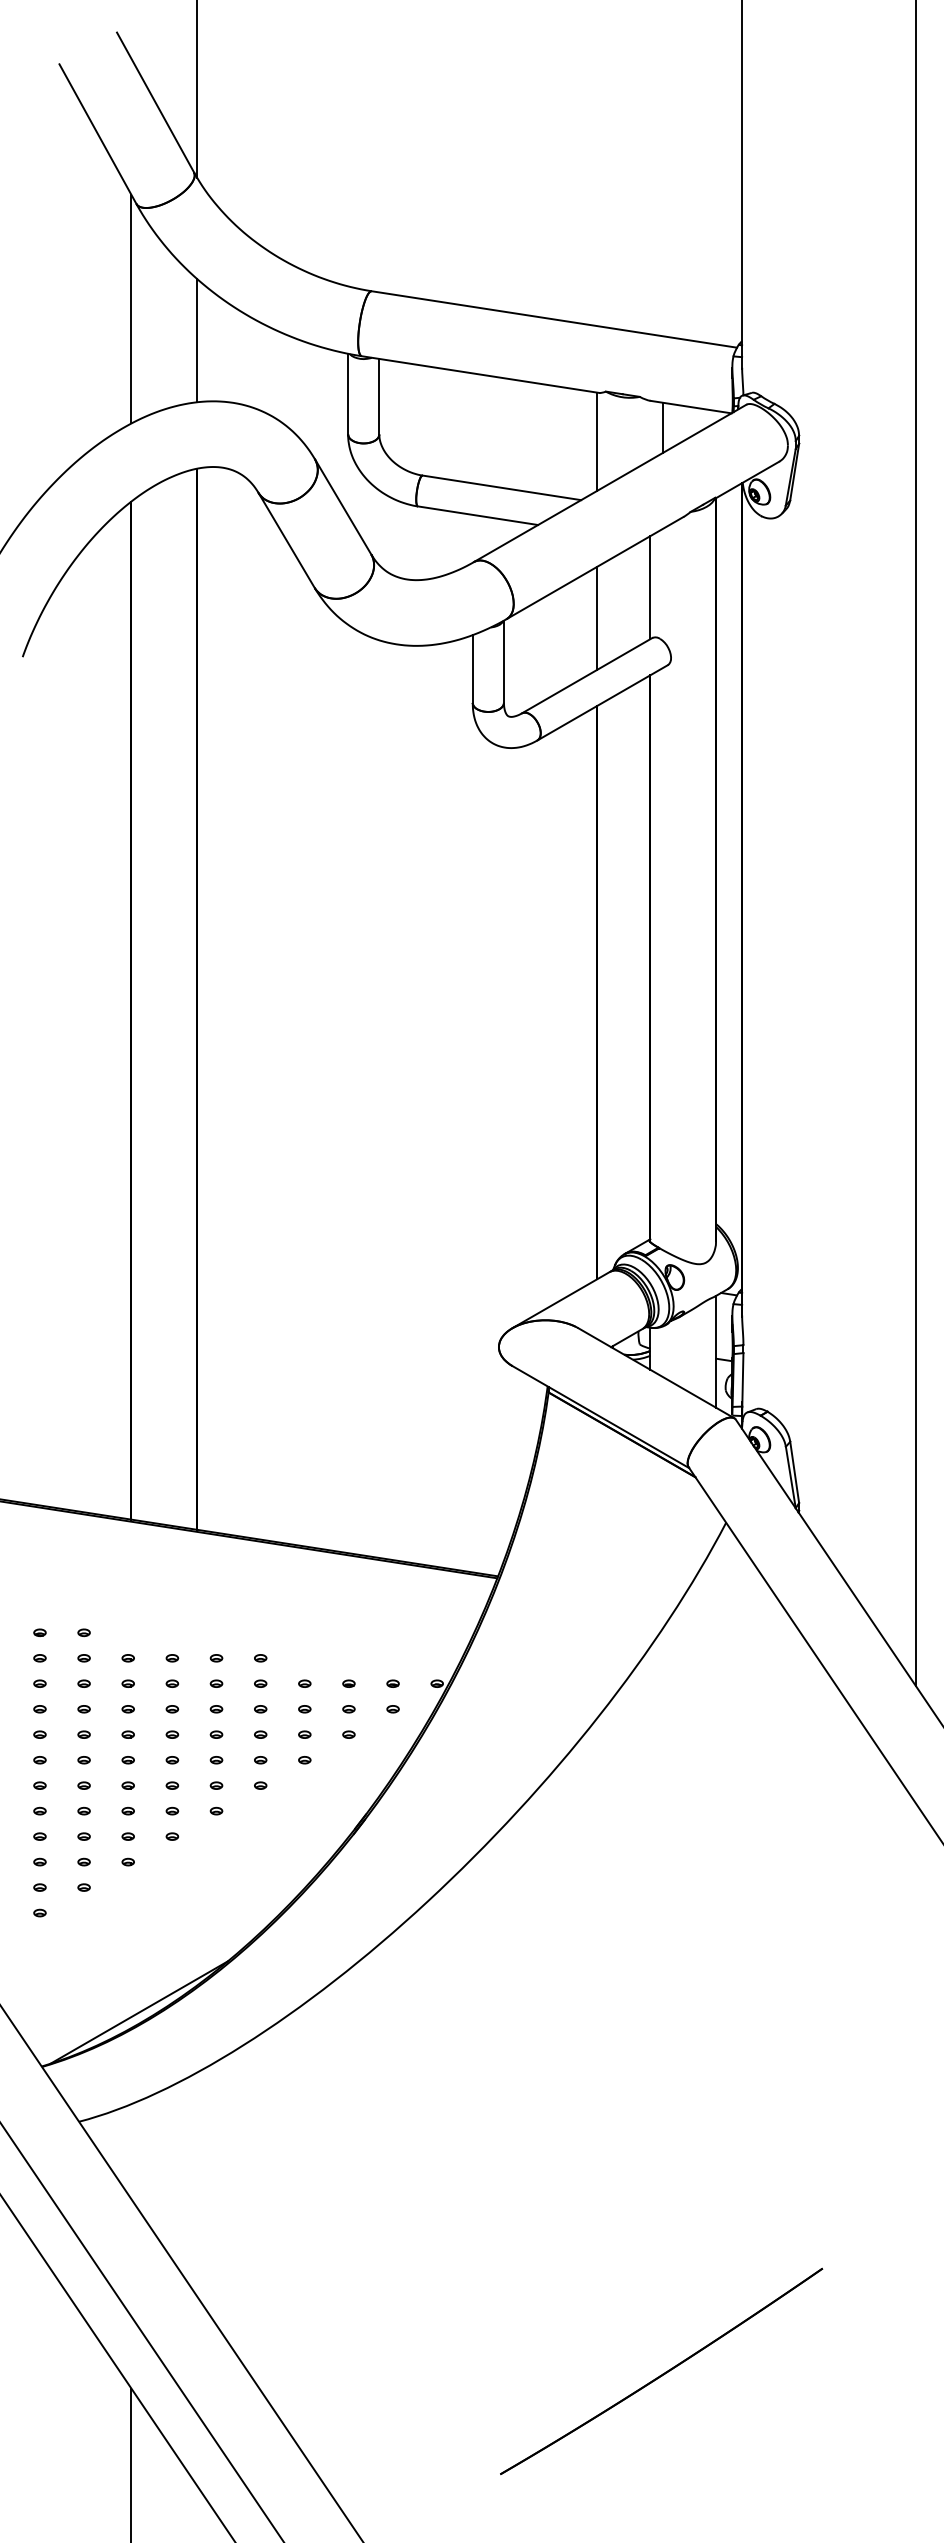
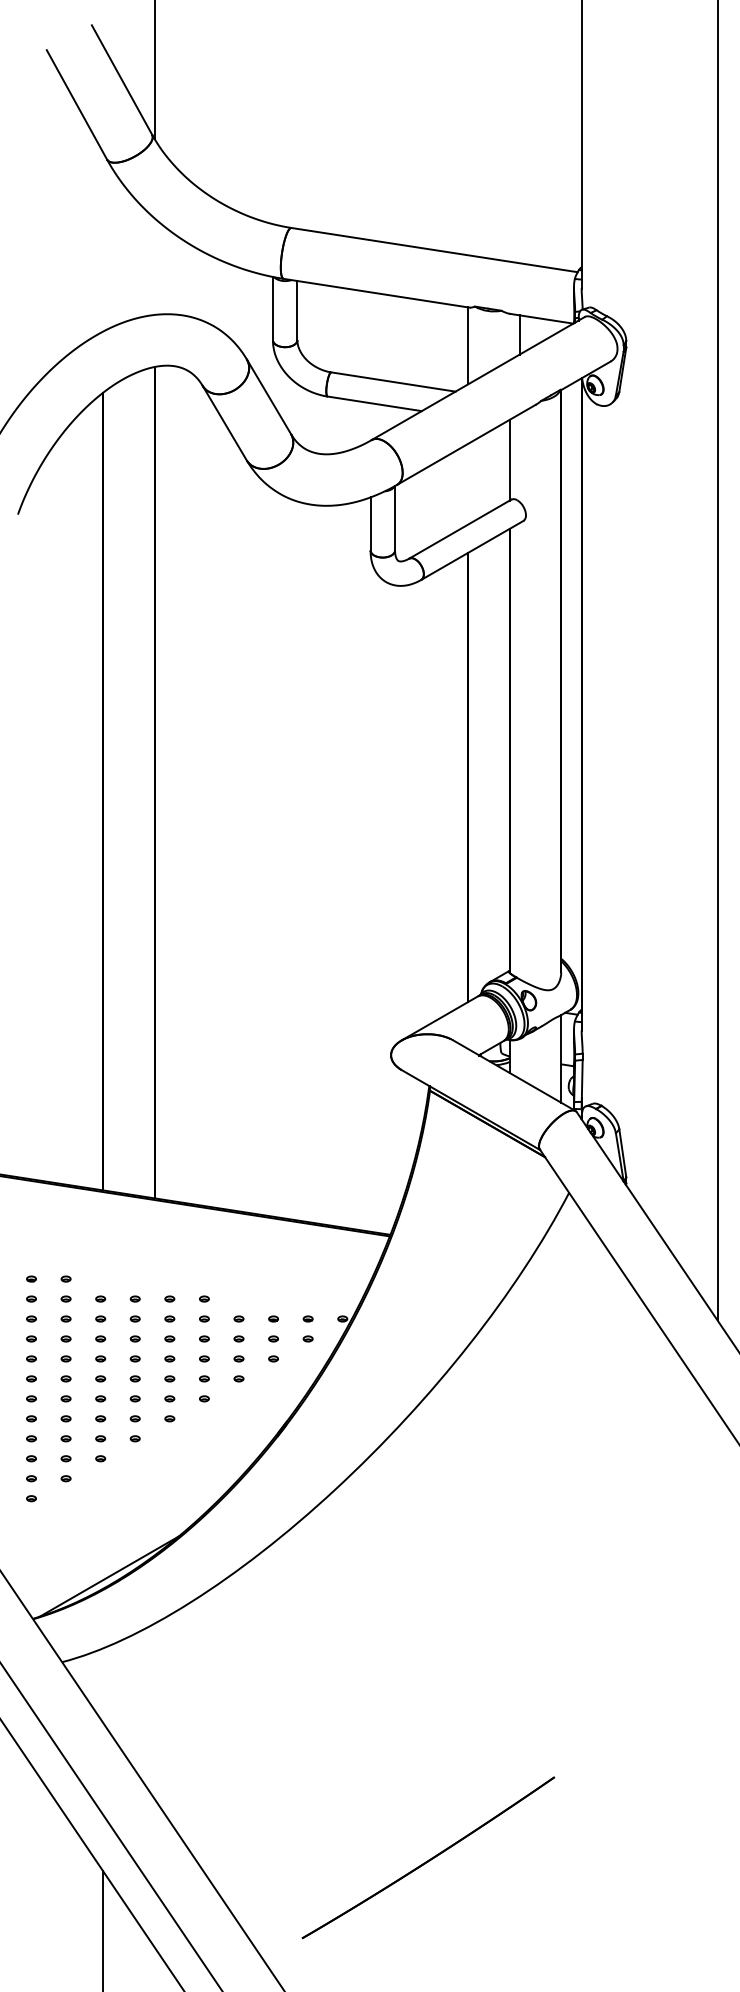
line: (131, 309) -> (103, 242), removed
line: (197, 340) -> (154, 266), removed
line: (597, 617) -> (468, 483), removed
part: (661, 2371) -> (428, 1857), moved

